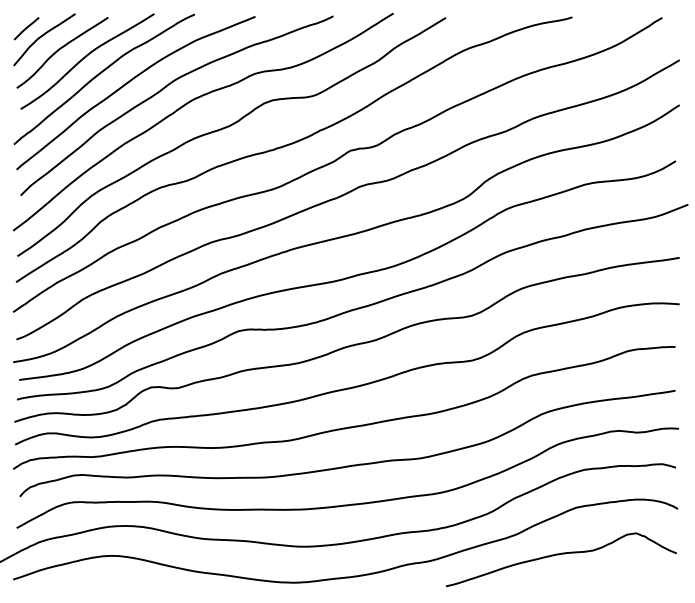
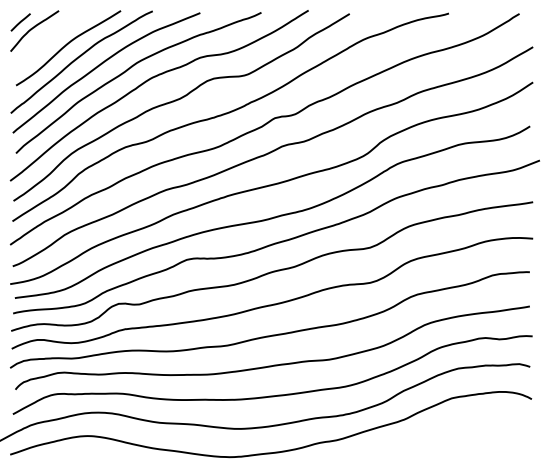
curve: (60, 50) -> (47, 39), removed
curve: (561, 555) -> (440, 435), removed

